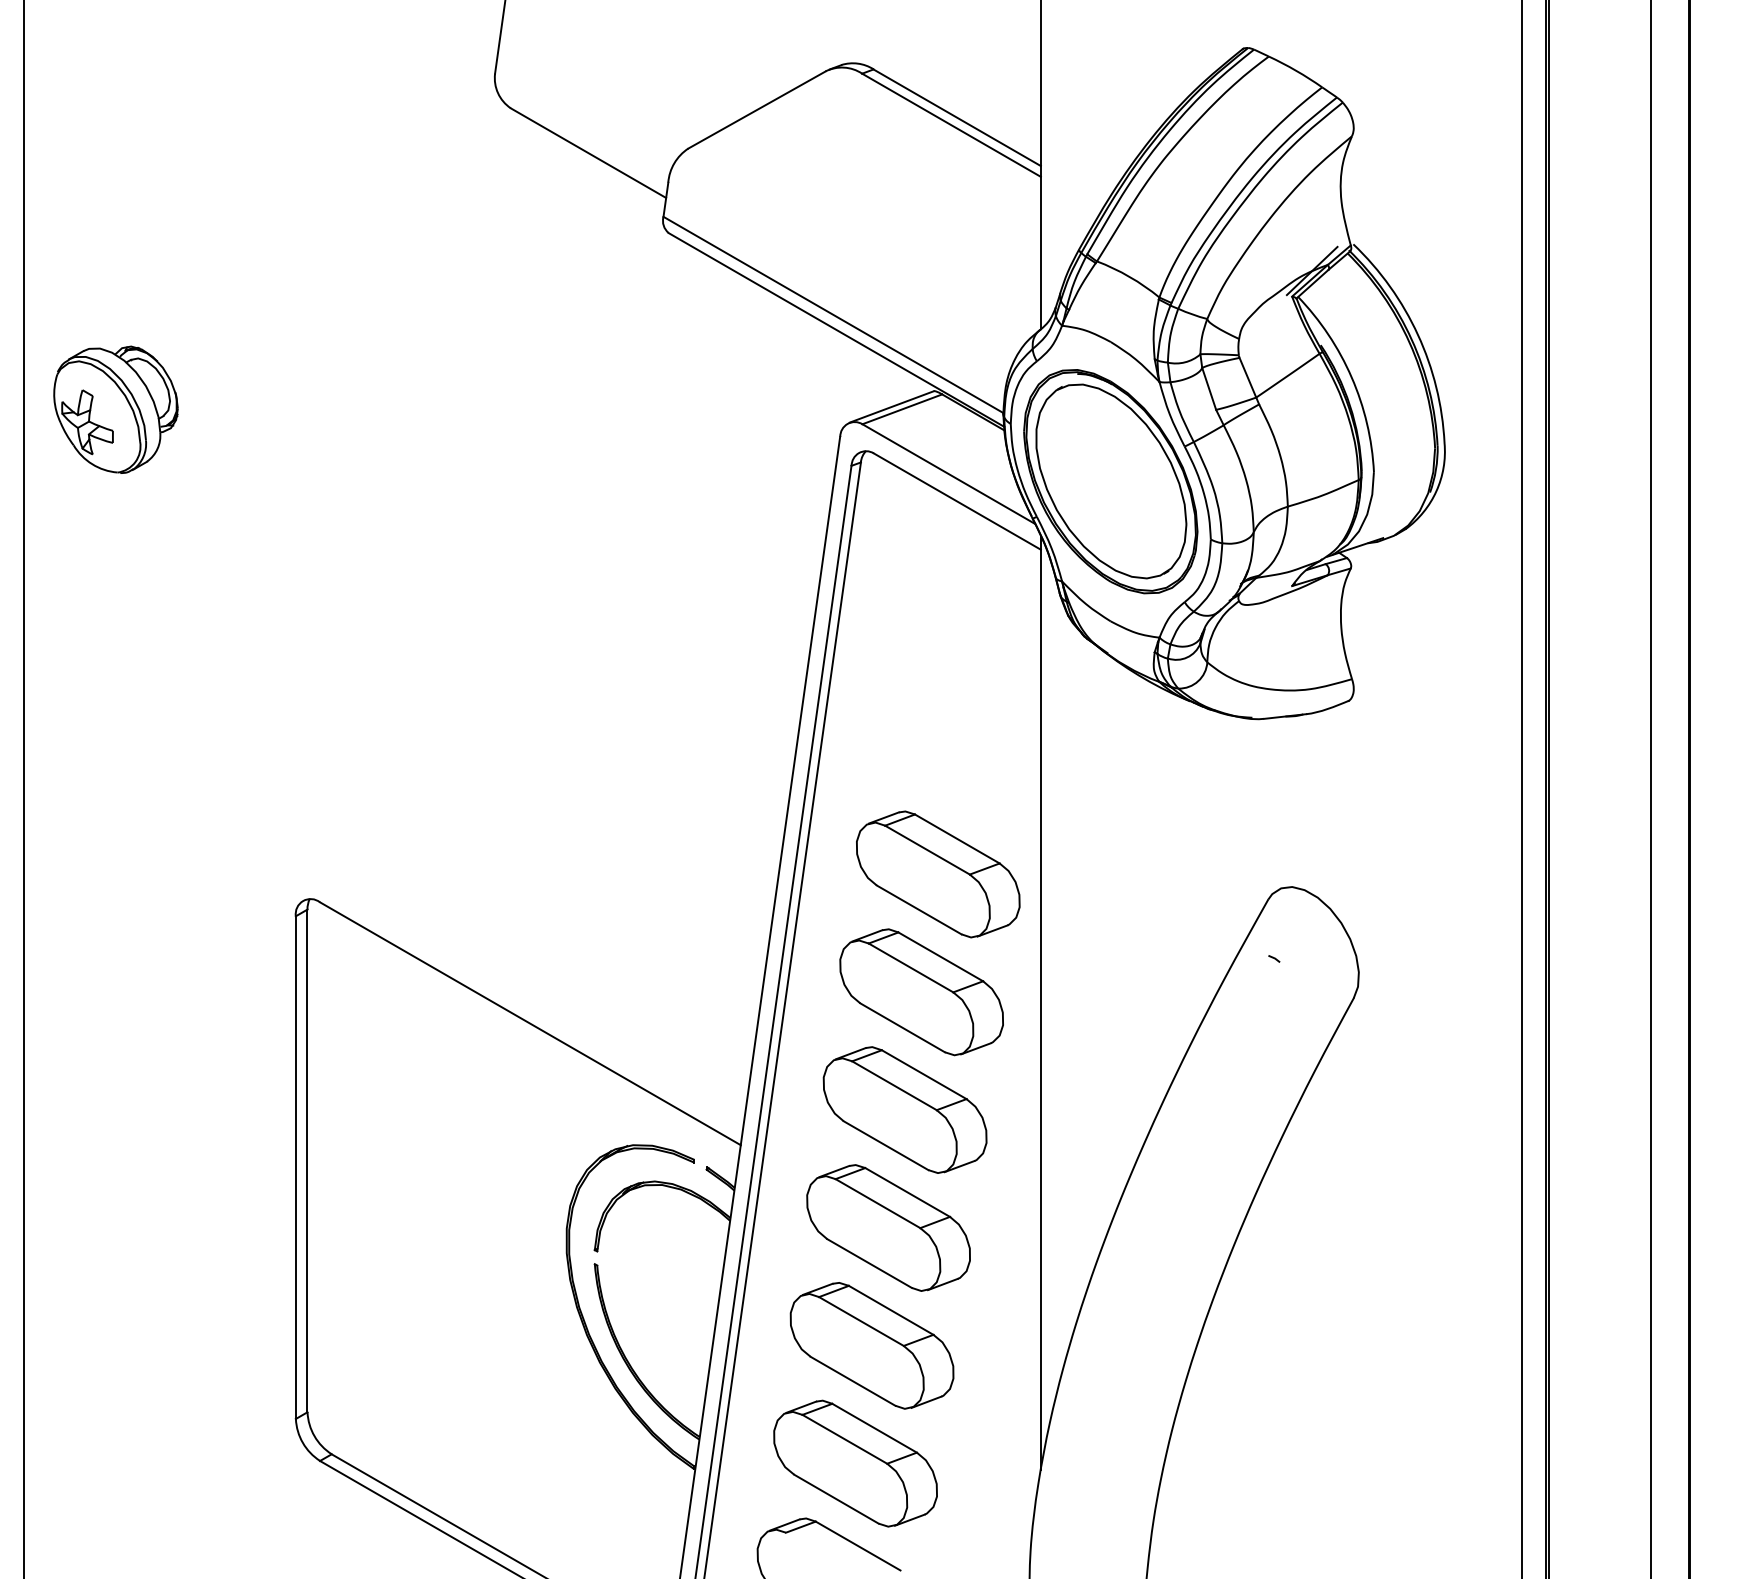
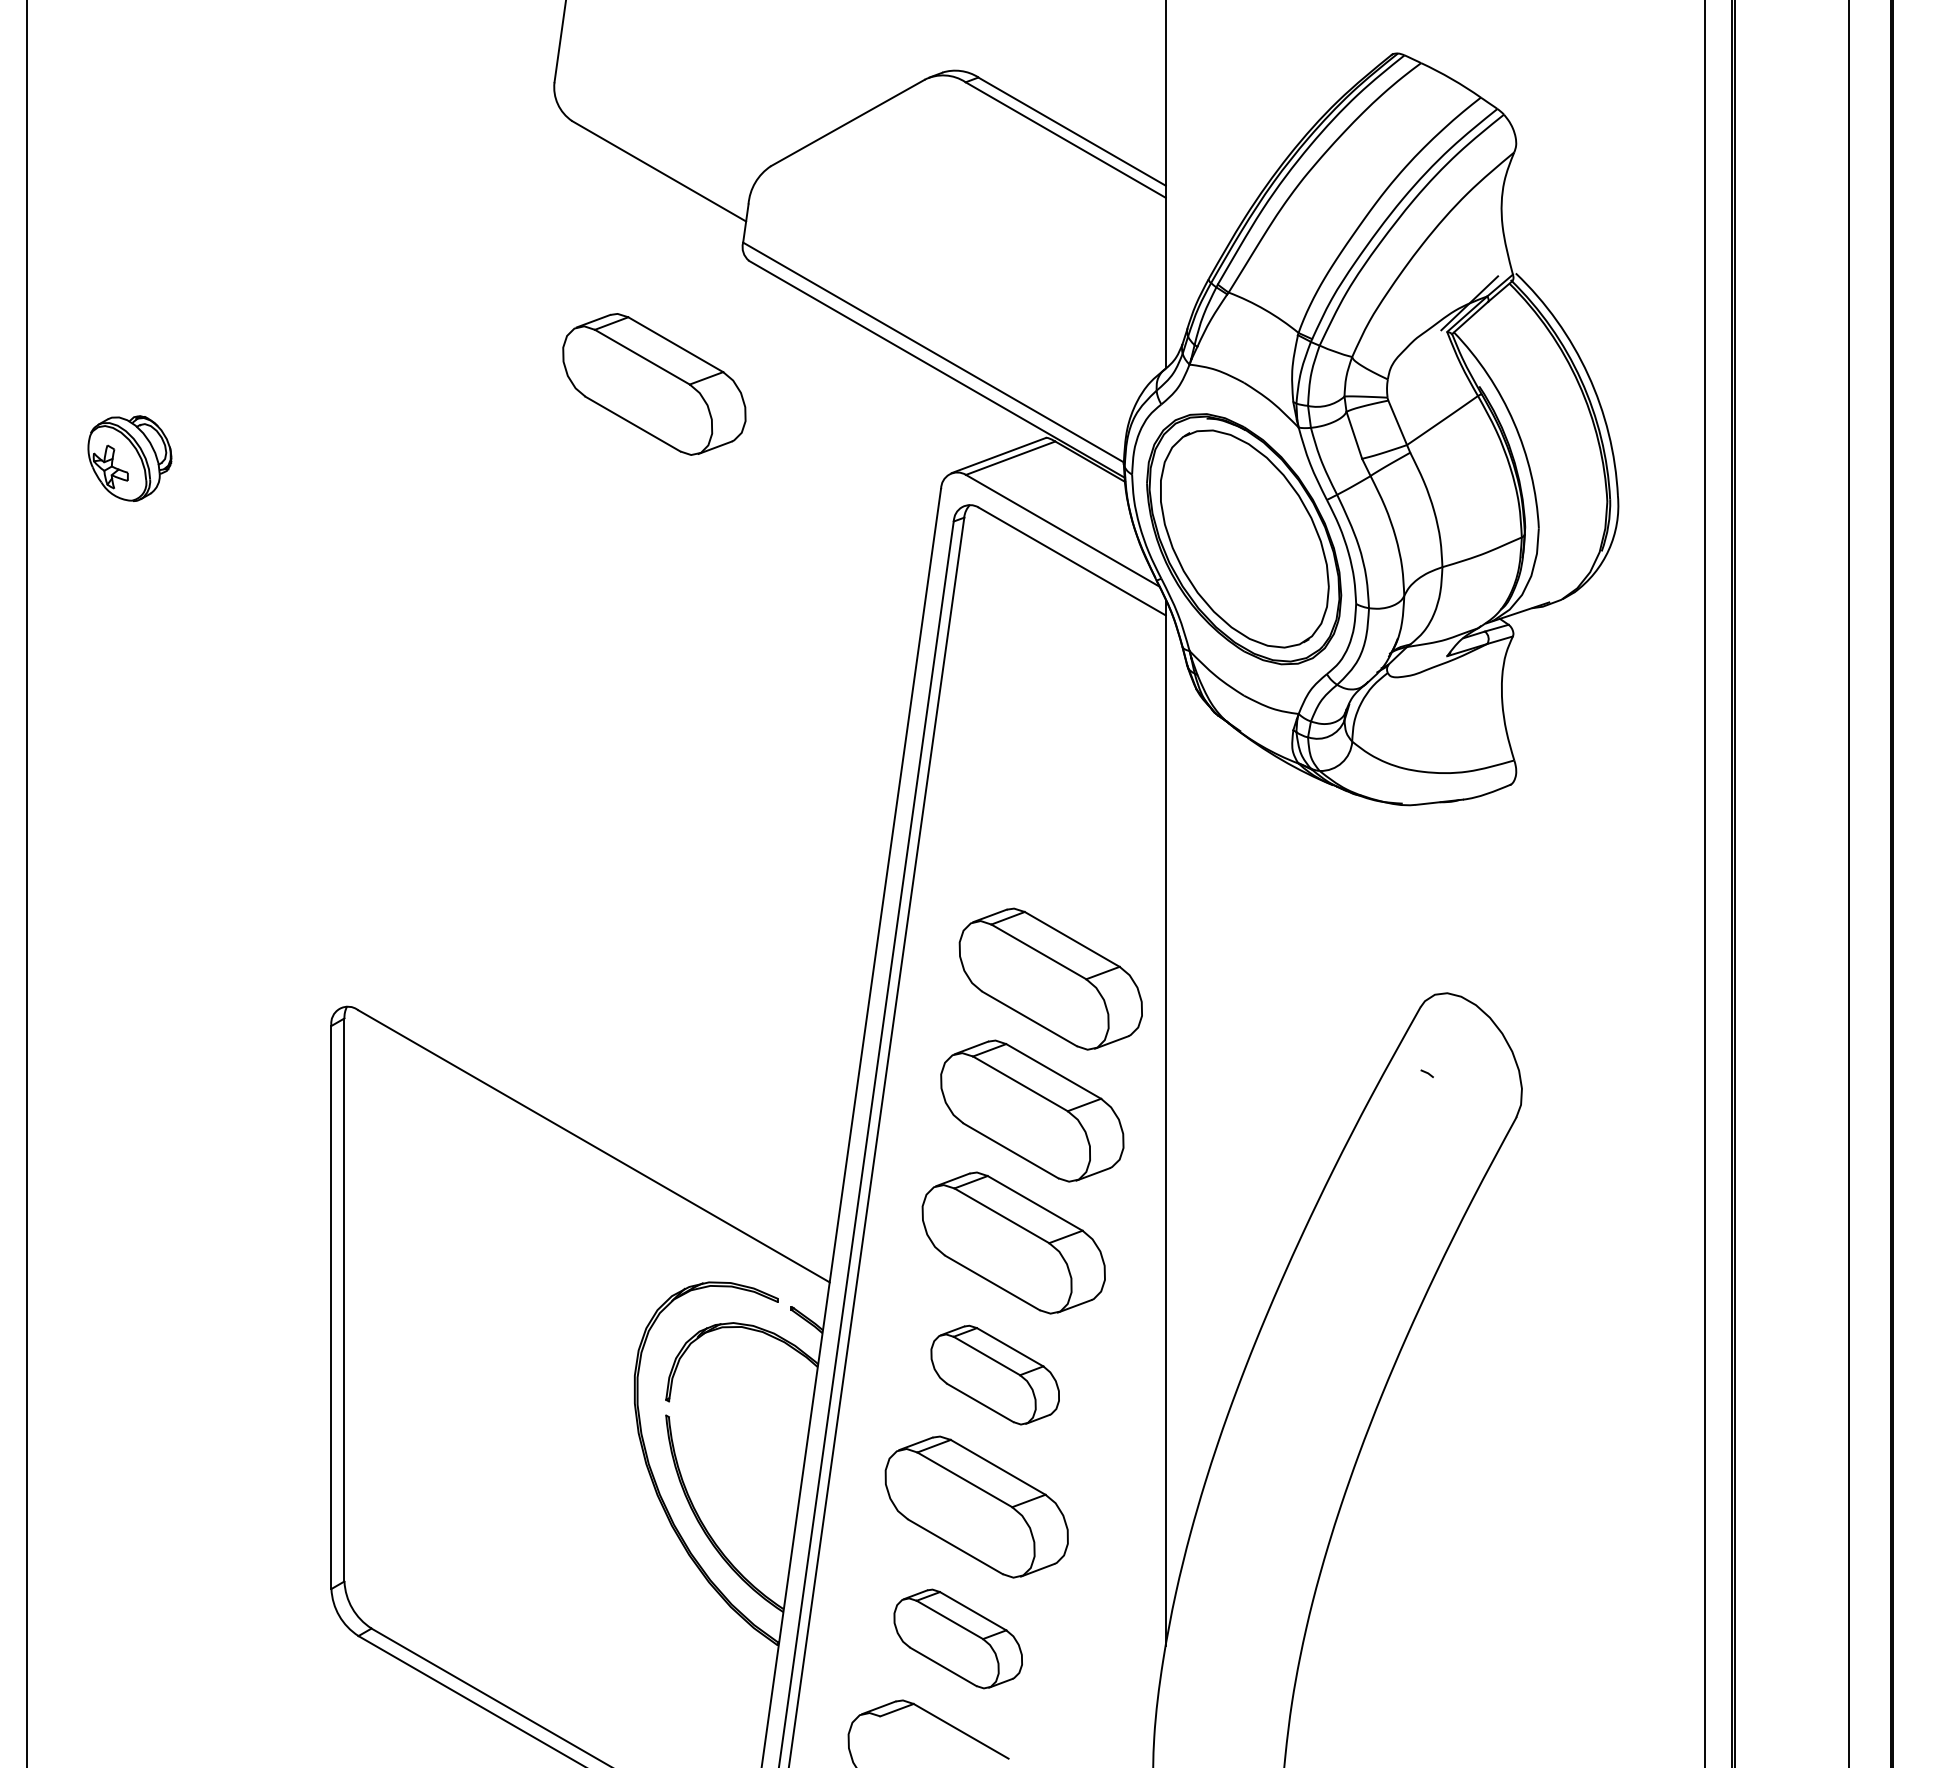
part: (584, 343) -> (654, 384), added
part: (115, 409) -> (129, 458), size x0.6
part: (888, 1227) -> (995, 1374), size x0.7
part: (855, 1463) -> (958, 1638), size x0.7

